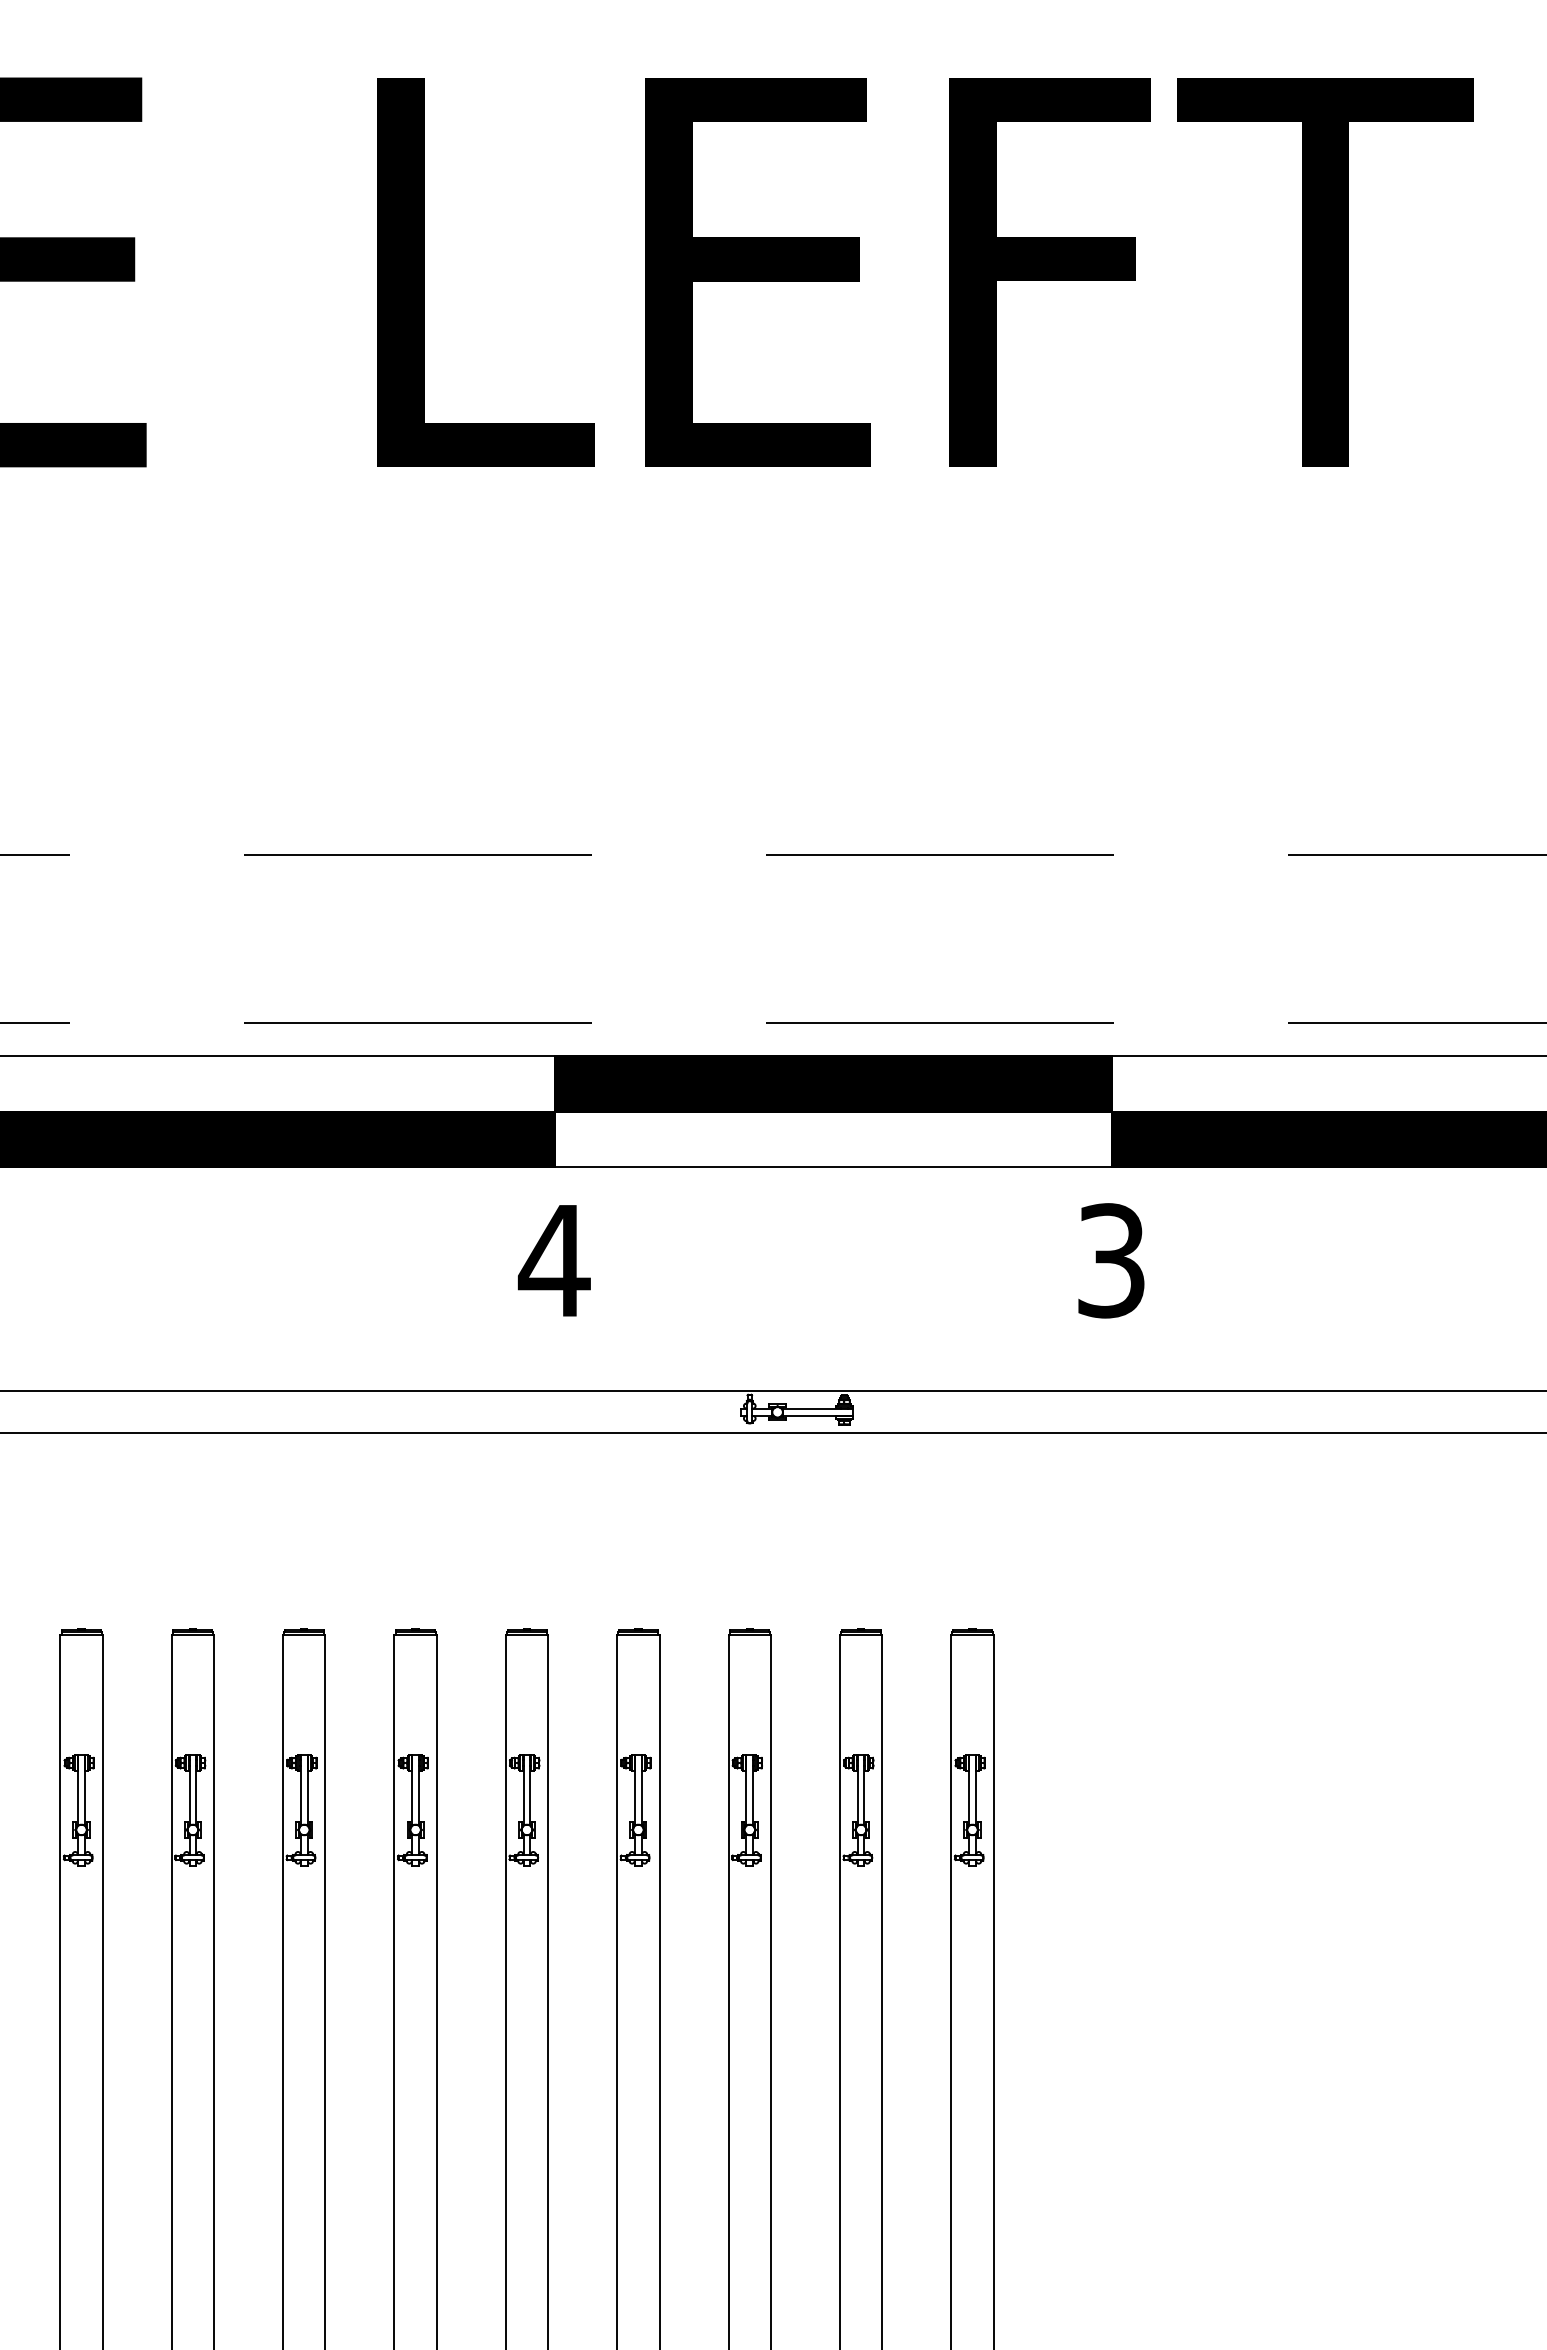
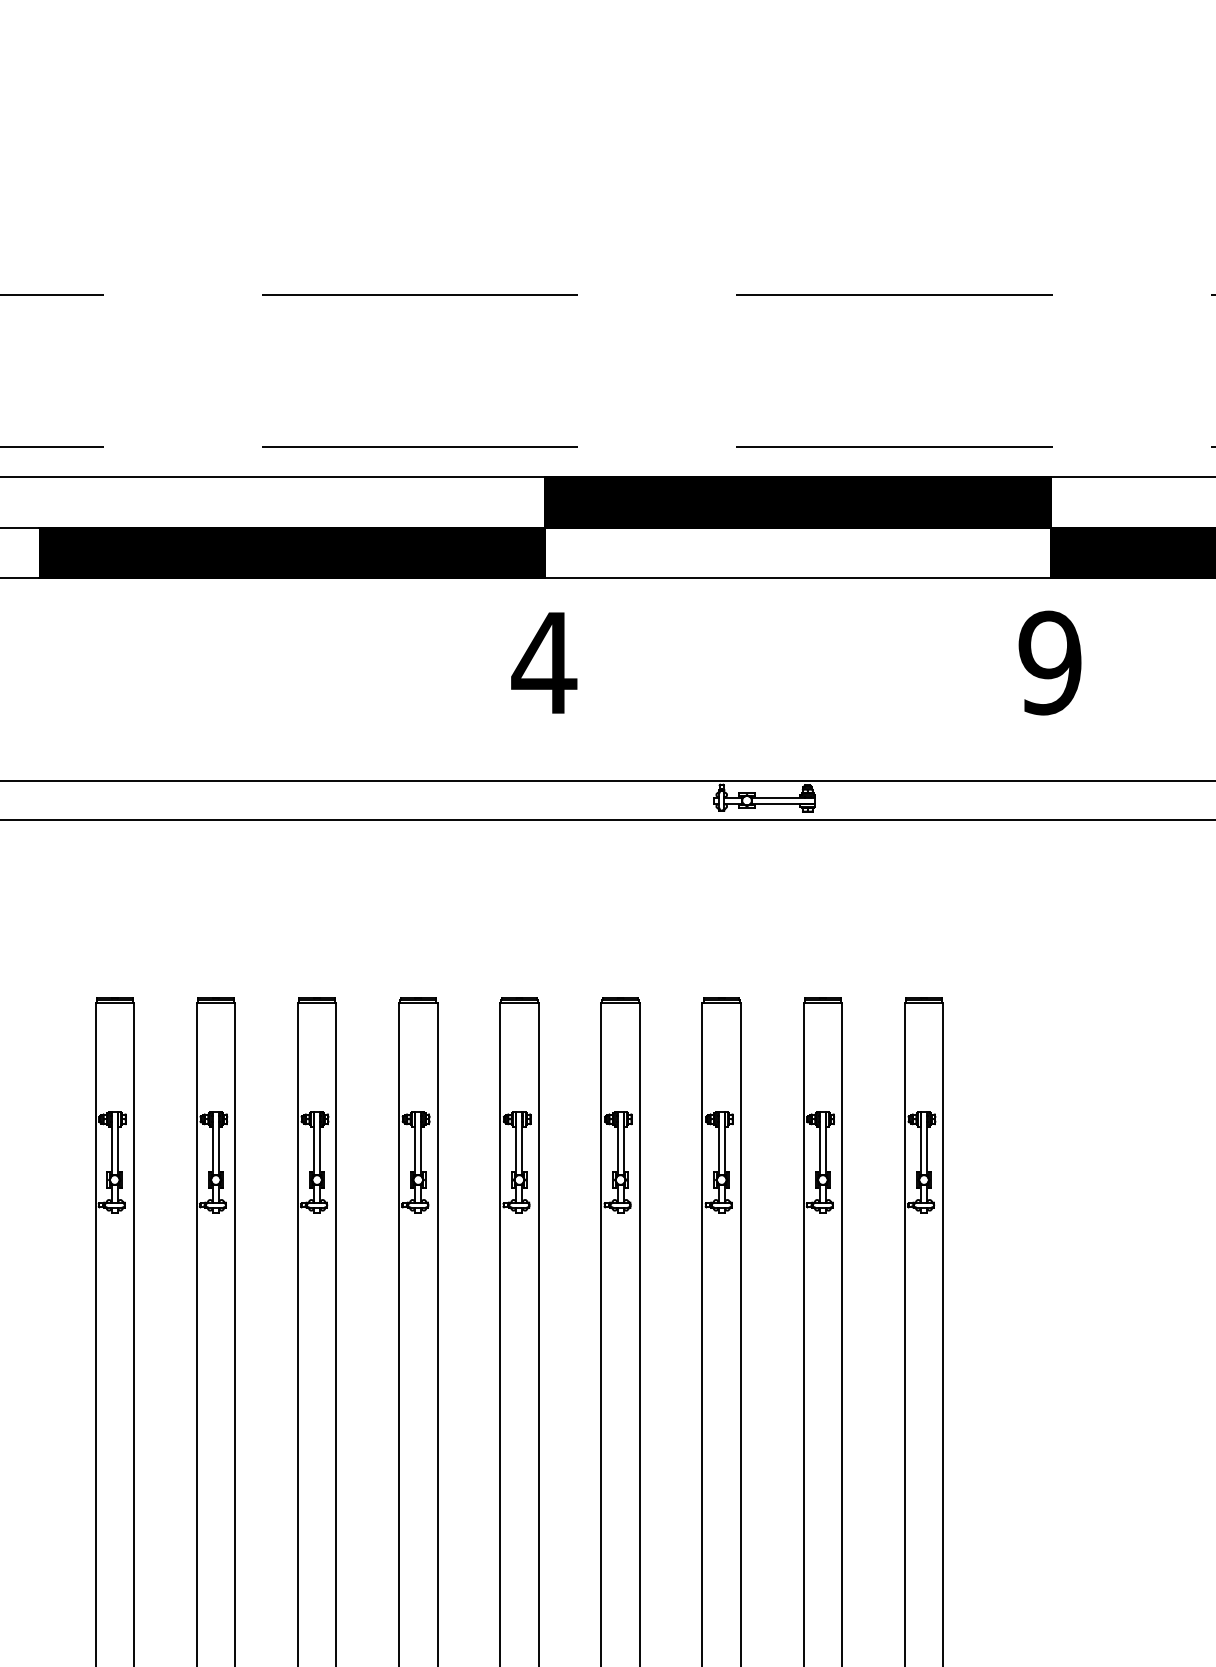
text: (1110, 1260) -> (1049, 662), 3 -> 9

